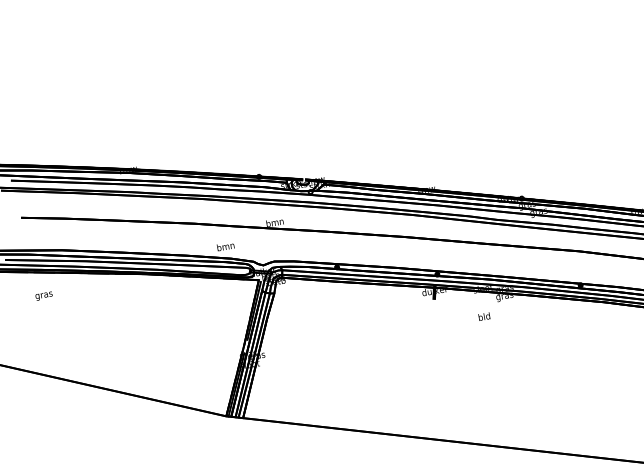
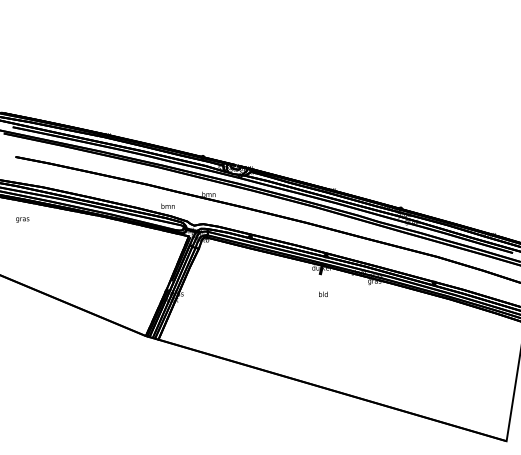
text: (484, 315) -> (323, 293), moved

